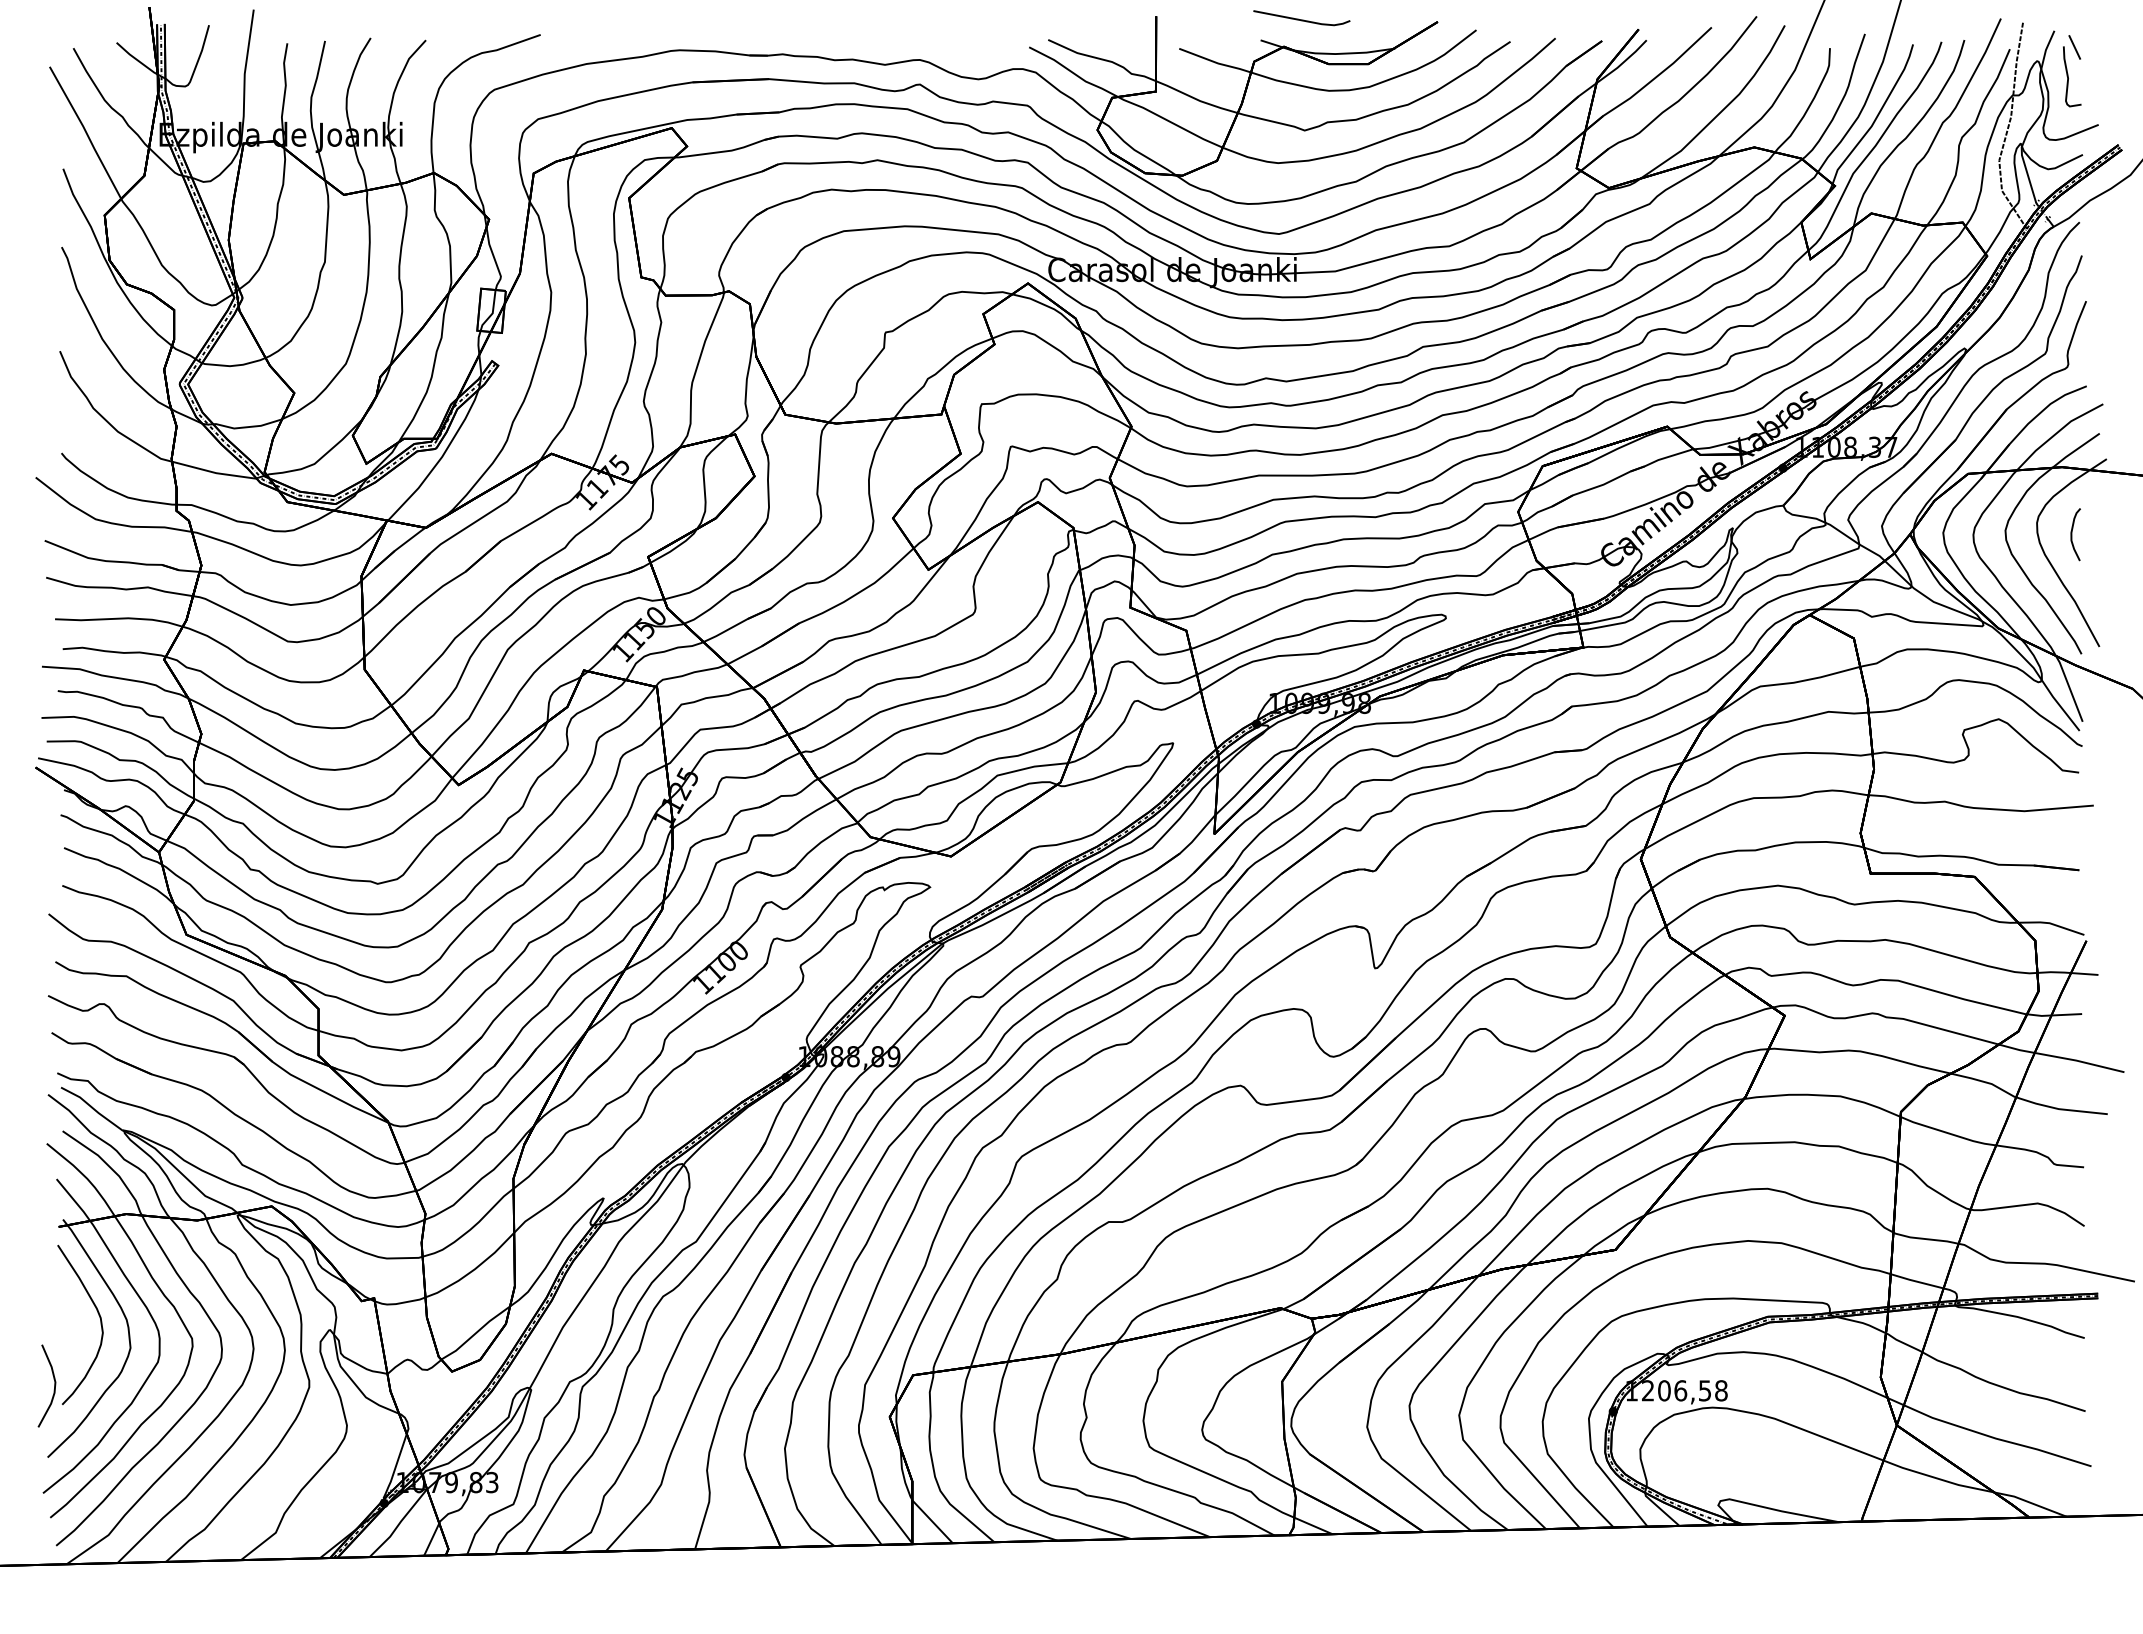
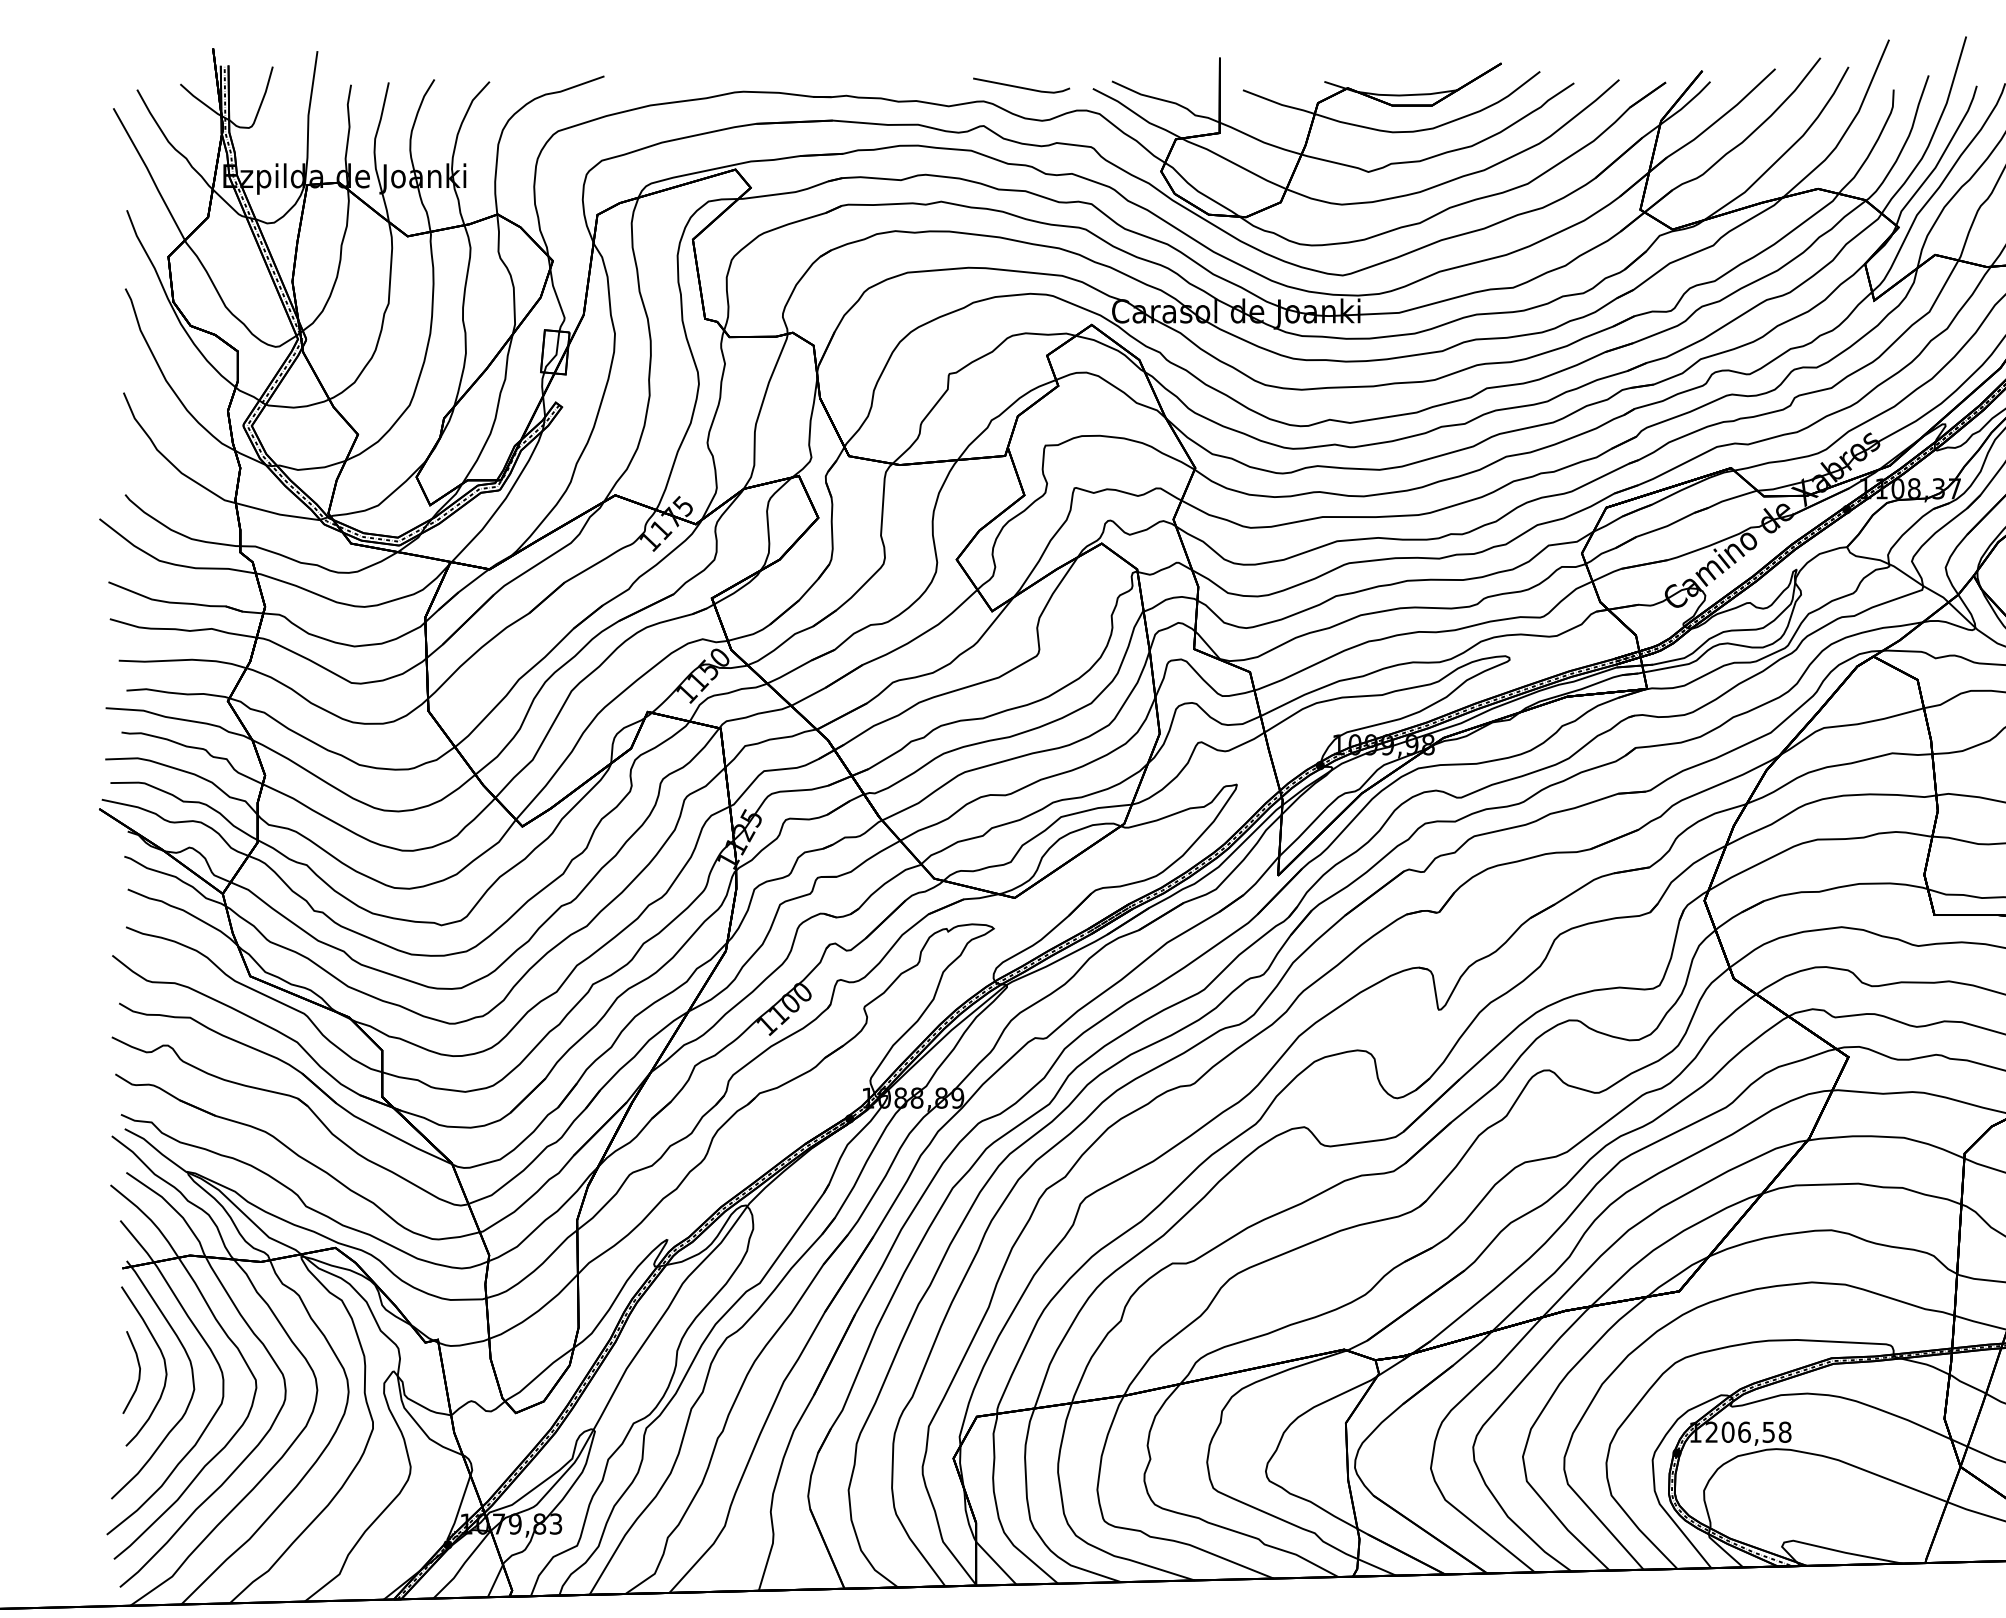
line: (1301, 19) -> (1021, 86), moved
curve: (54, 1385) -> (139, 1371), moved

